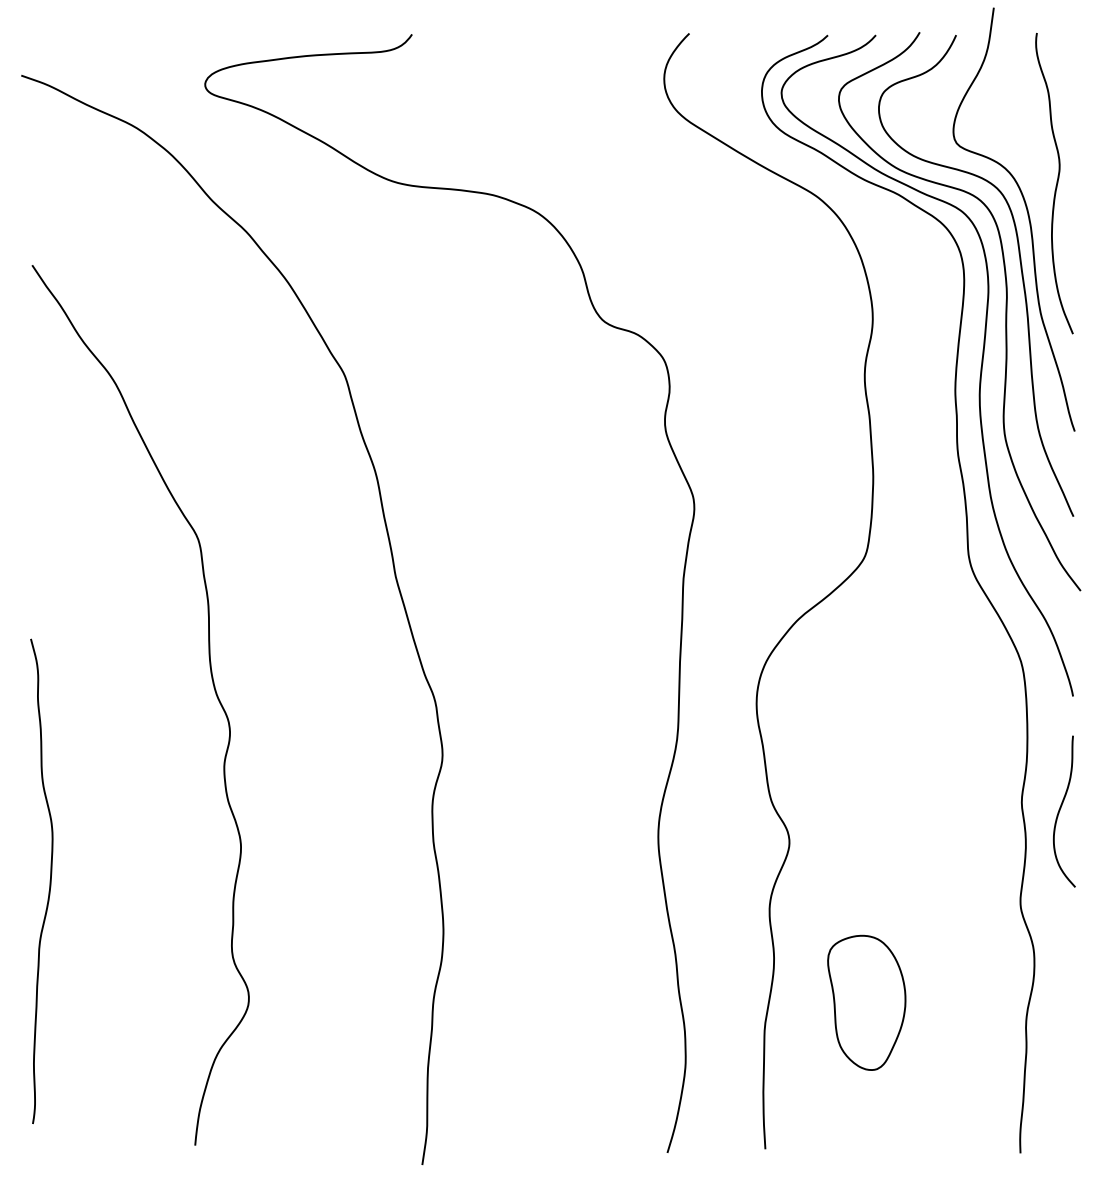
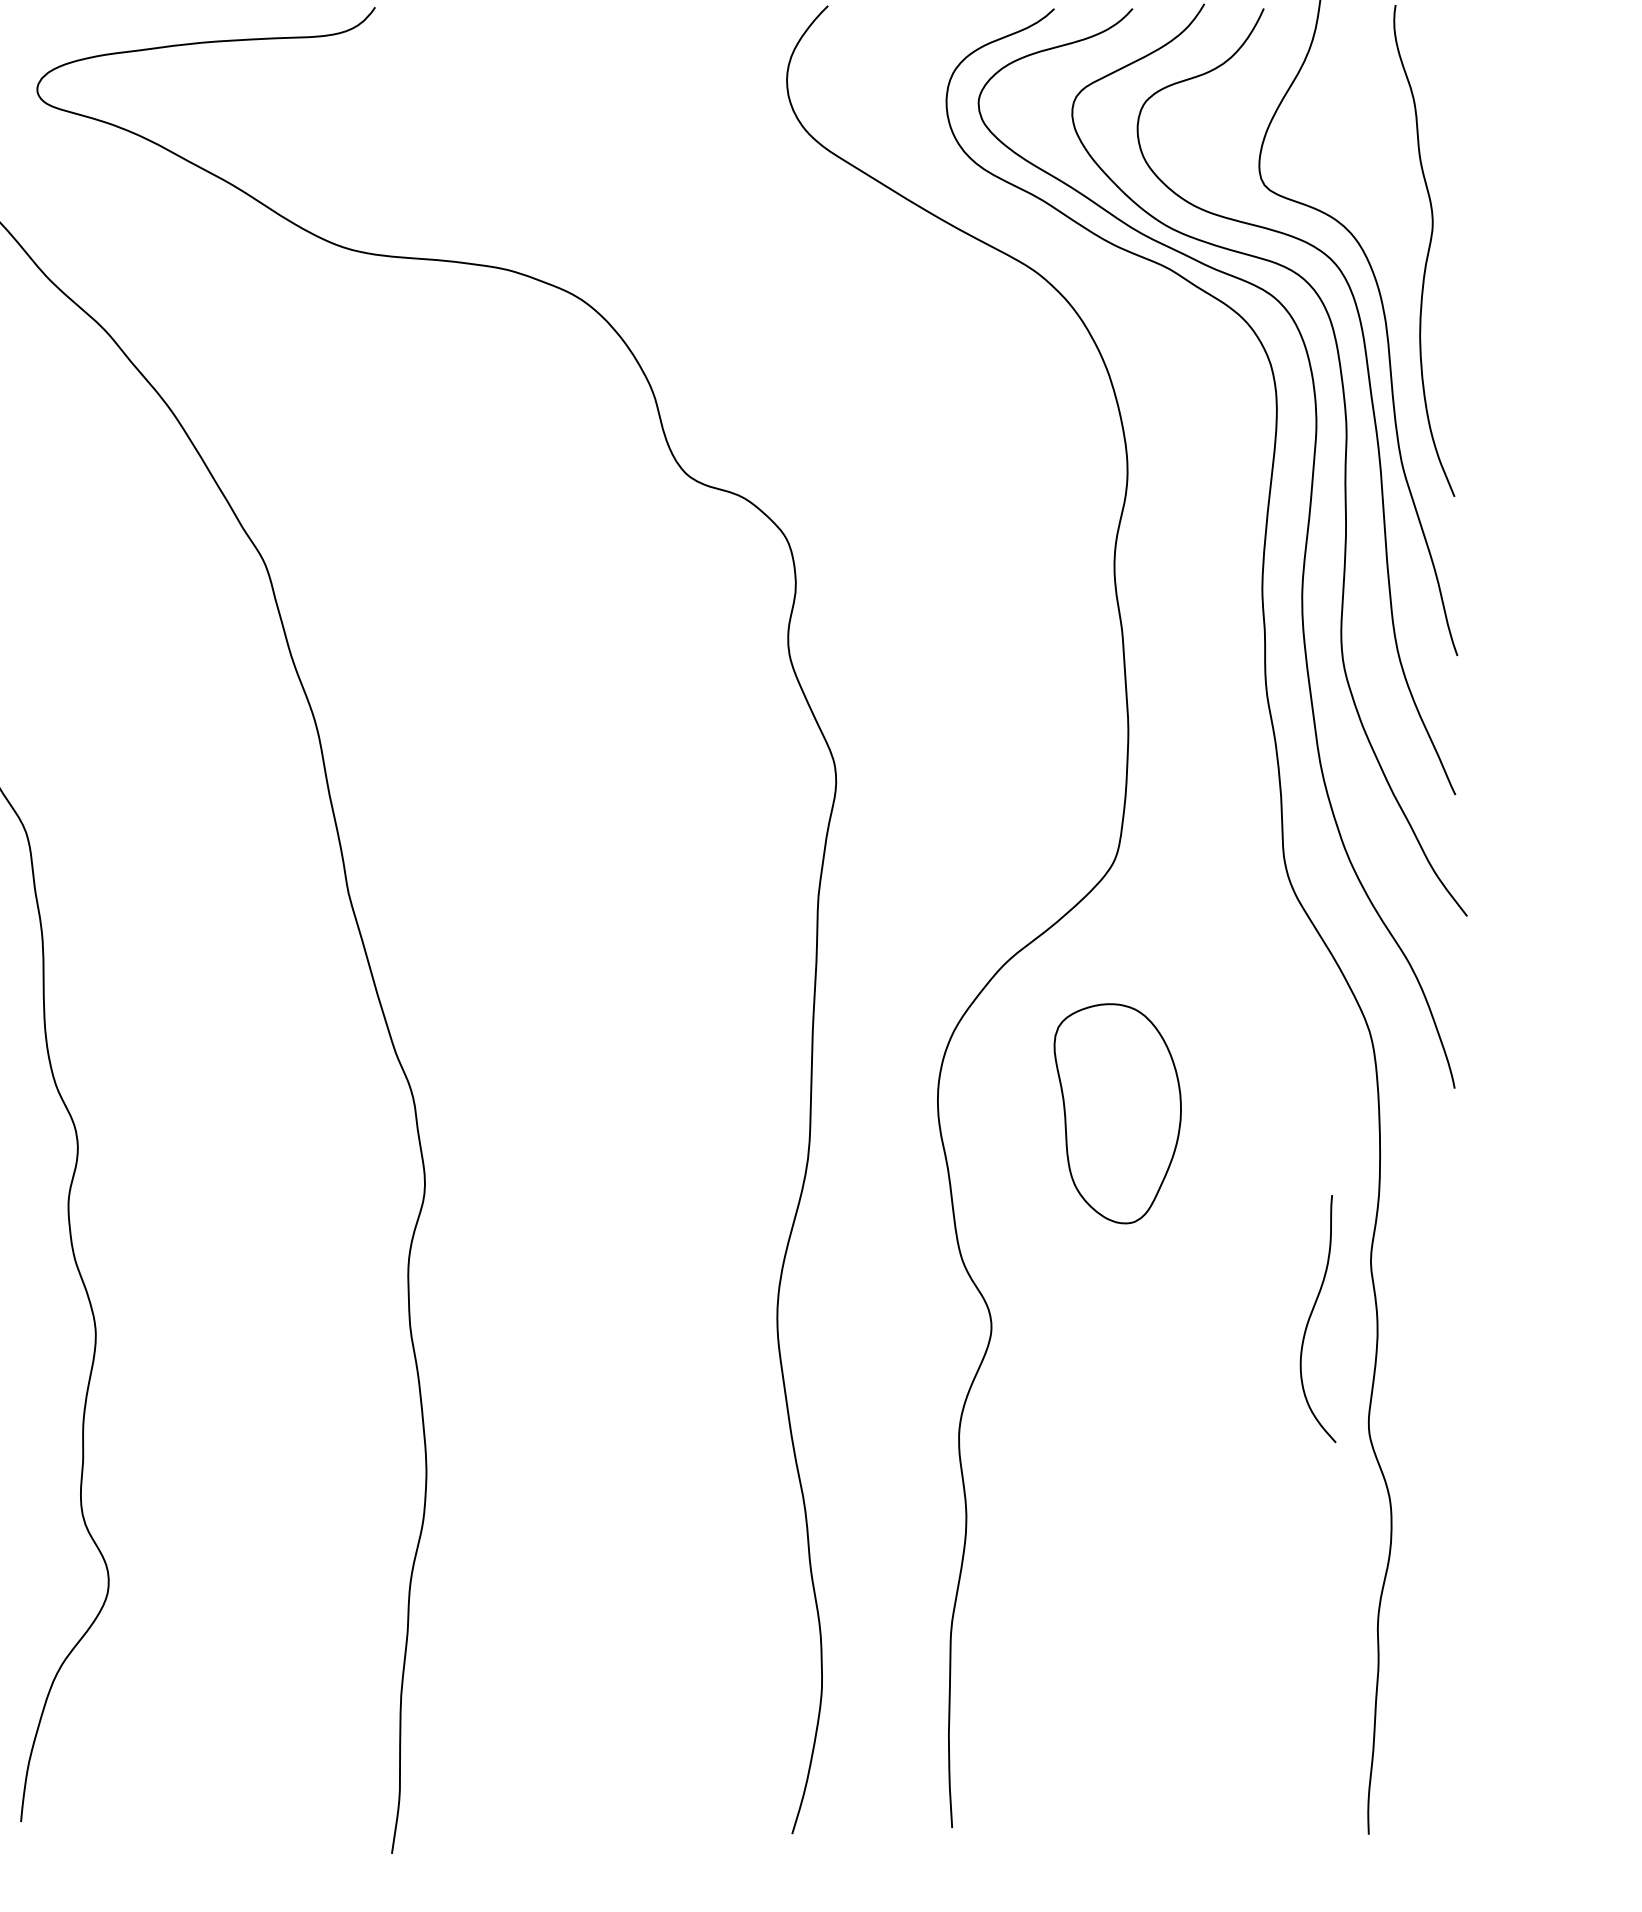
curve: (1060, 810) -> (1311, 1317), moved
part: (866, 1002) -> (1117, 1113), moved

